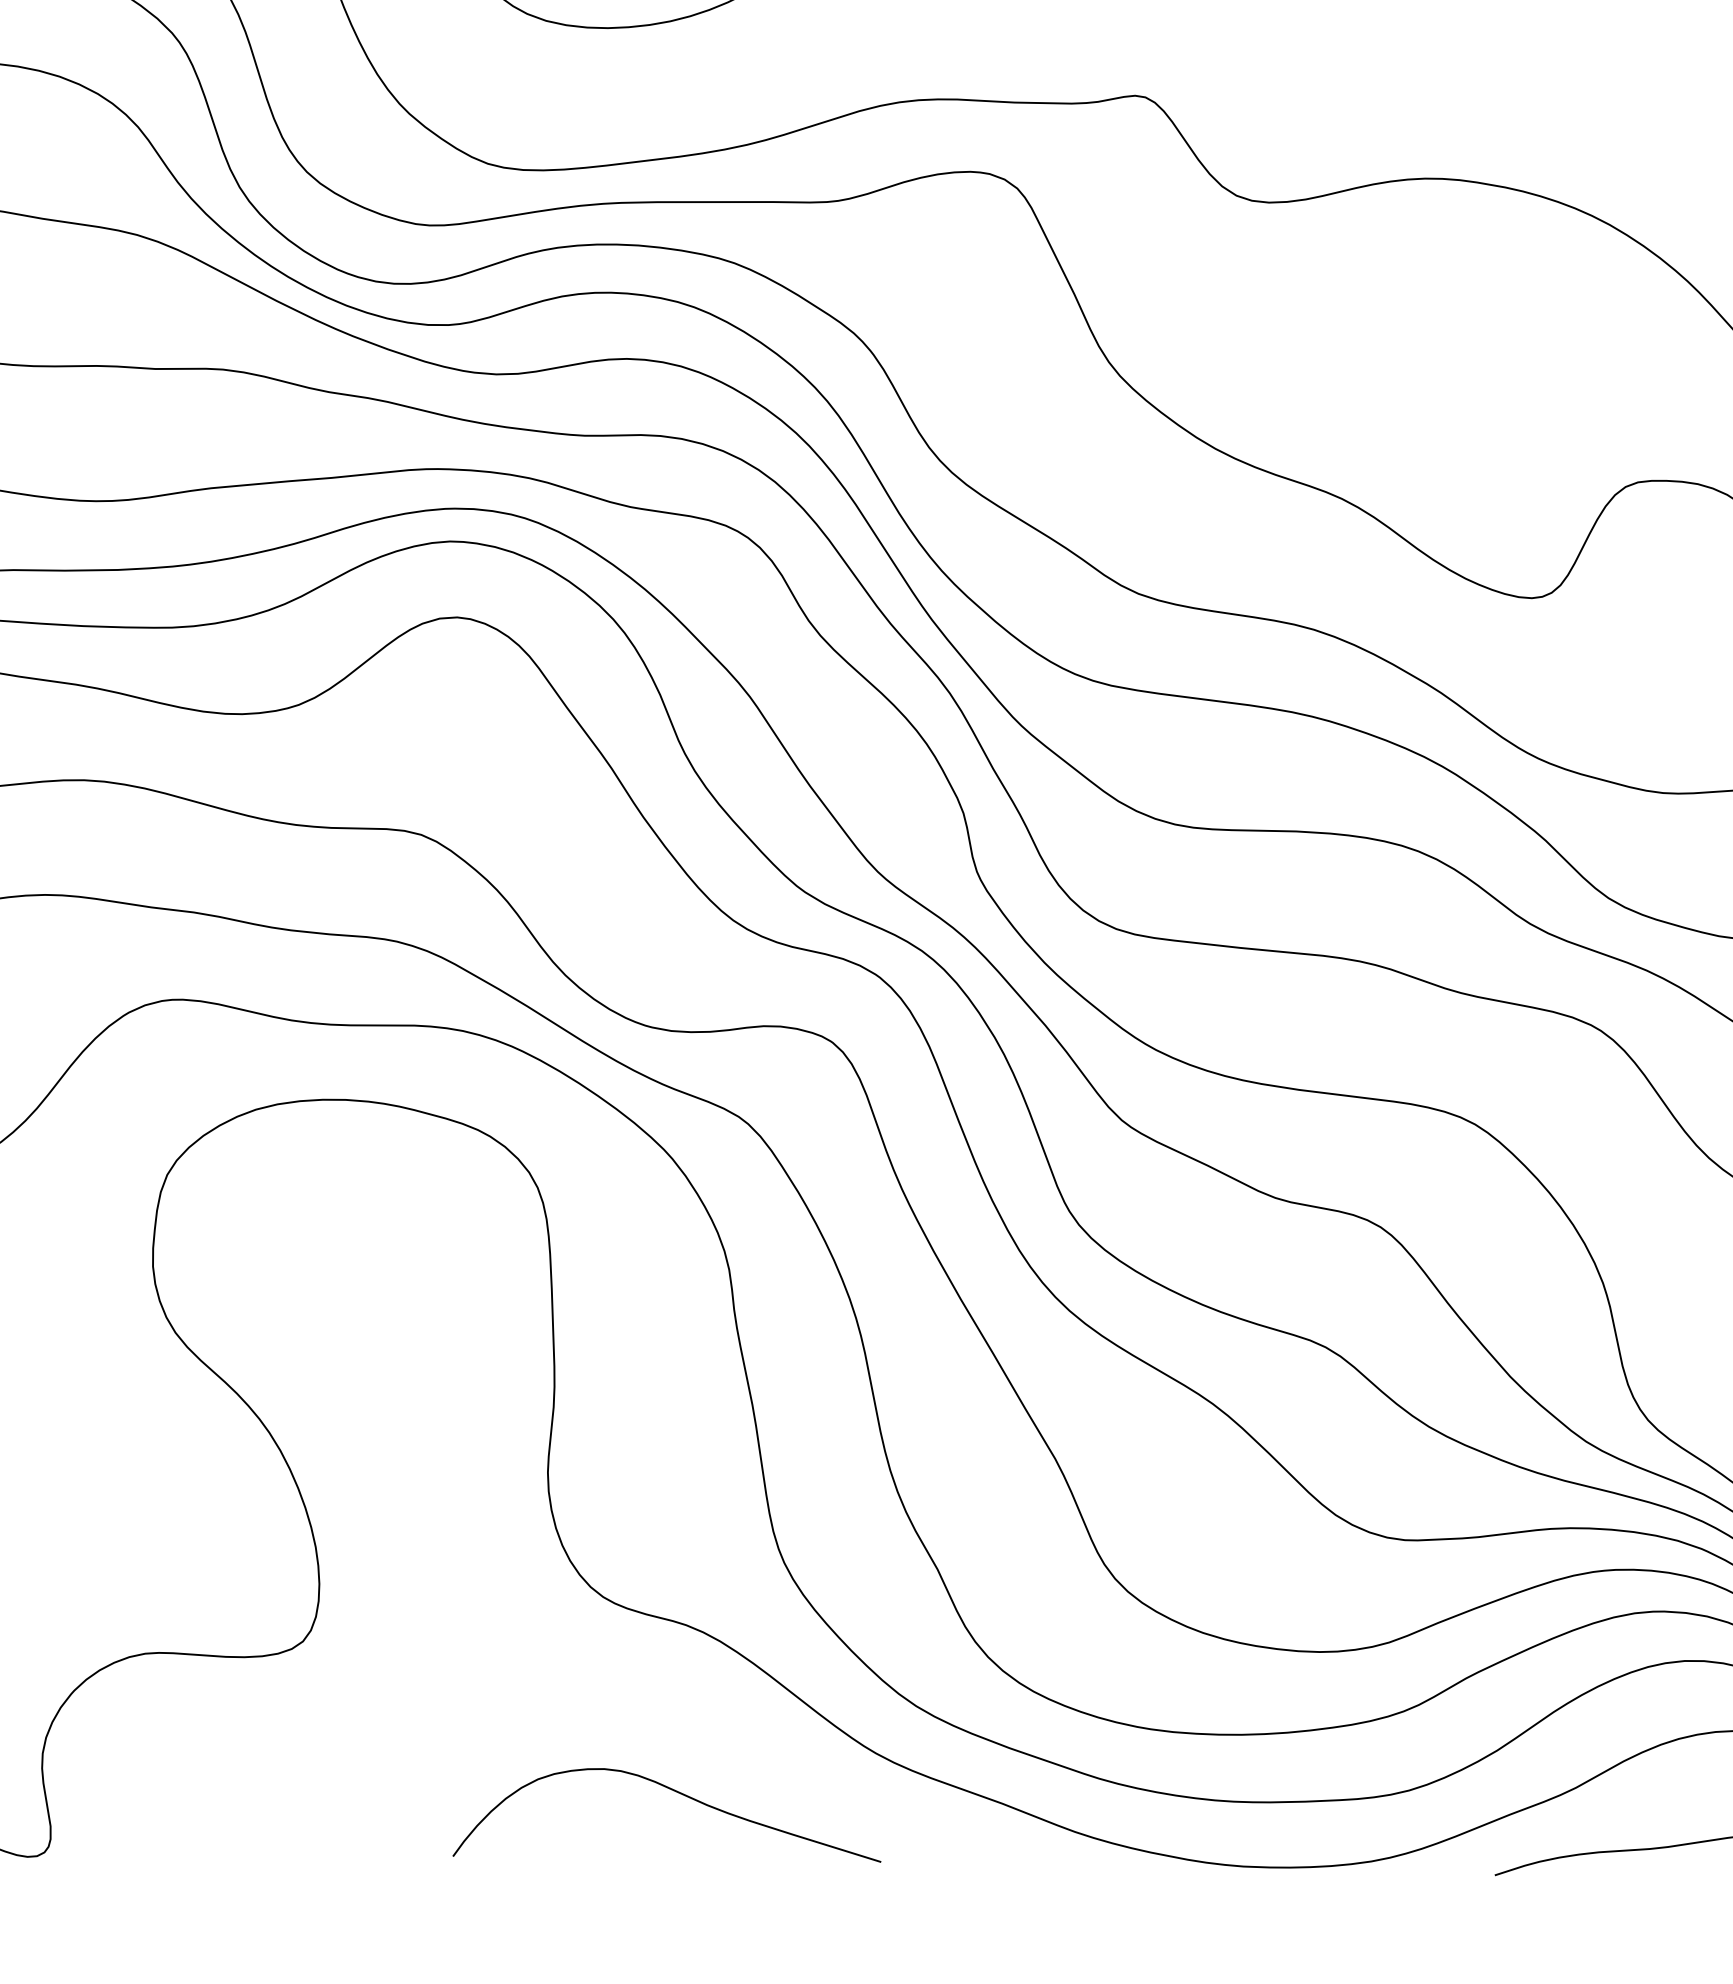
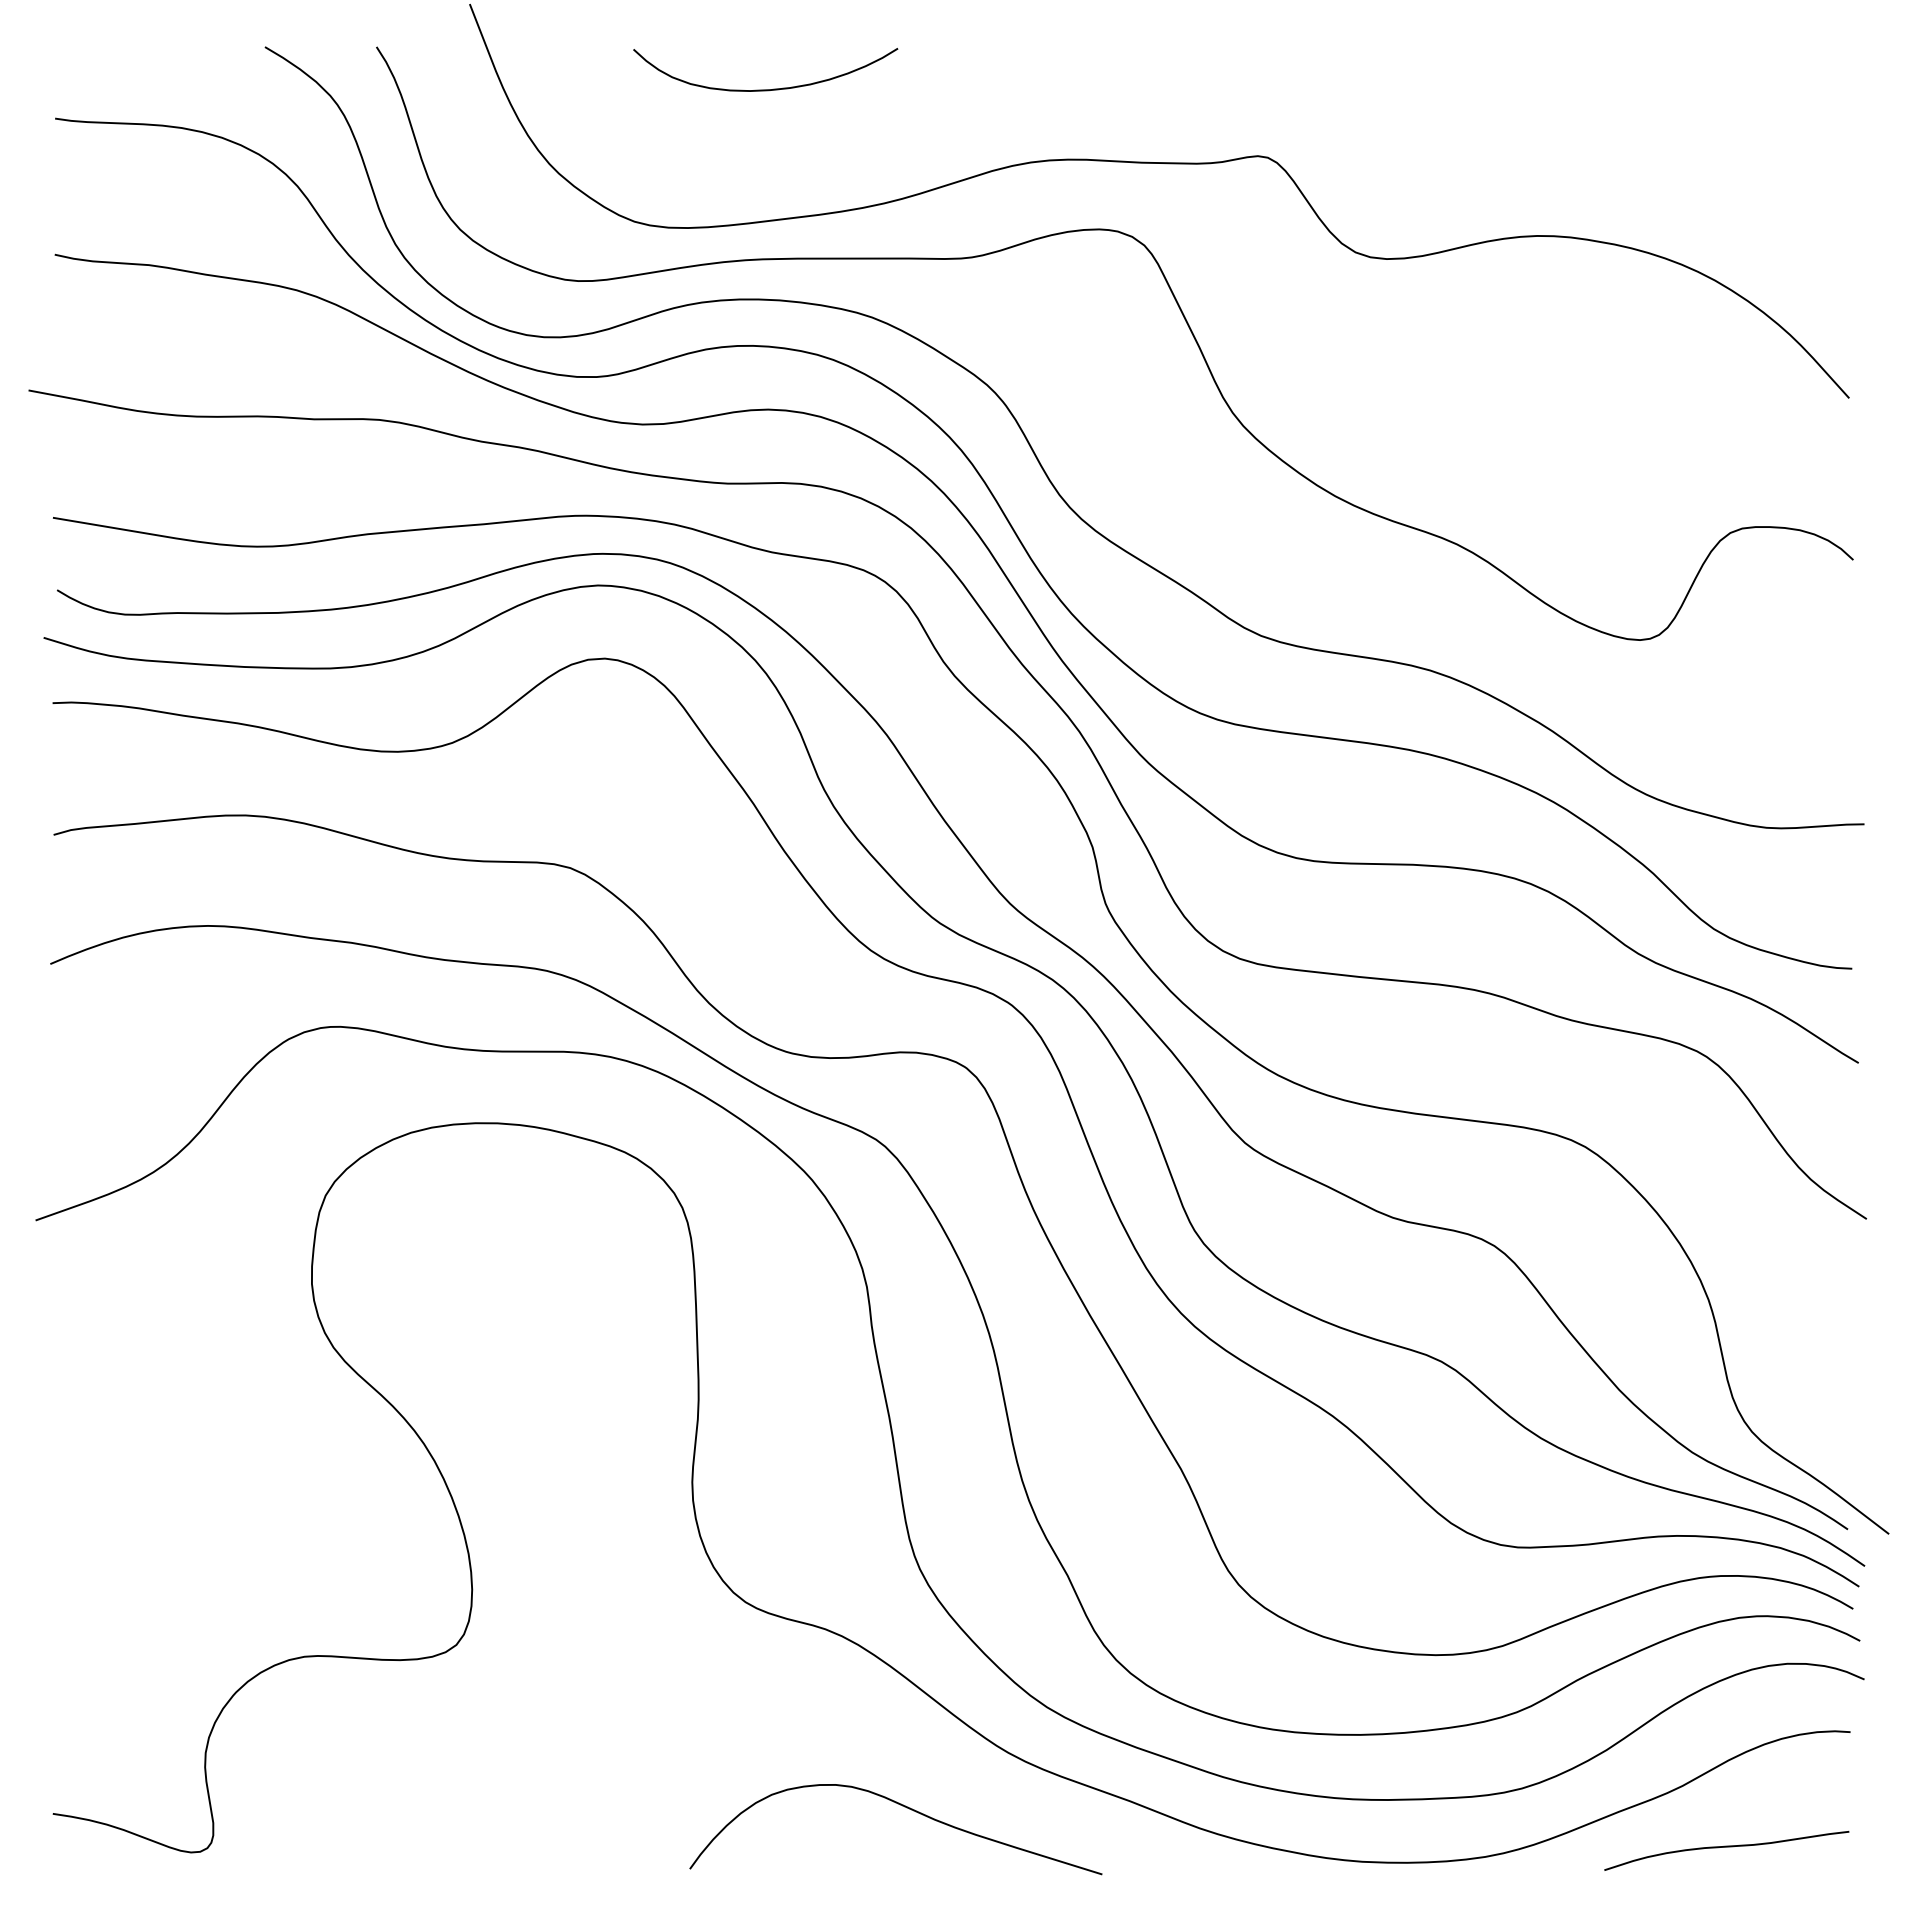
curve: (675, 1792) -> (904, 1807), moved

